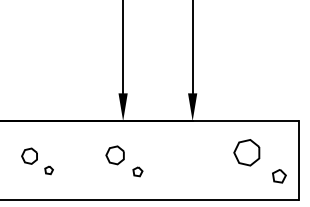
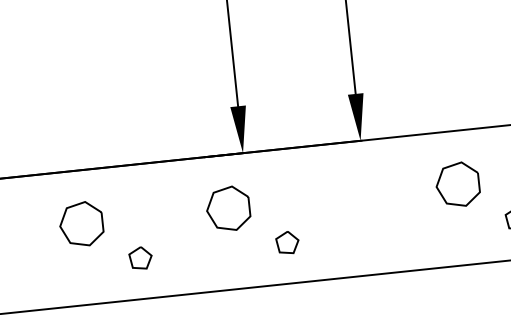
part: (37, 161) -> (105, 236), size x1.67
part: (124, 161) -> (252, 221), size x1.43

